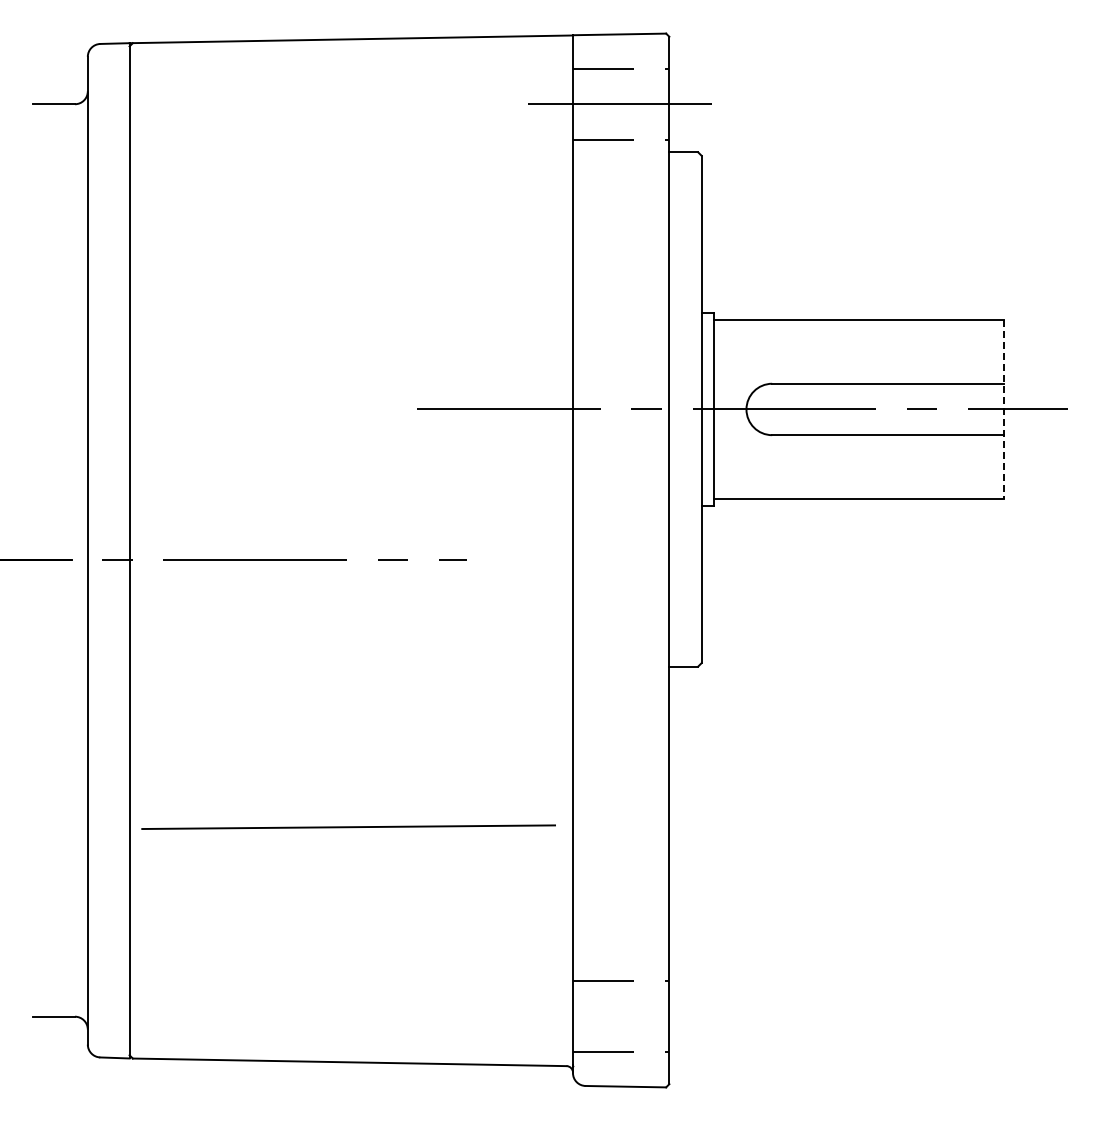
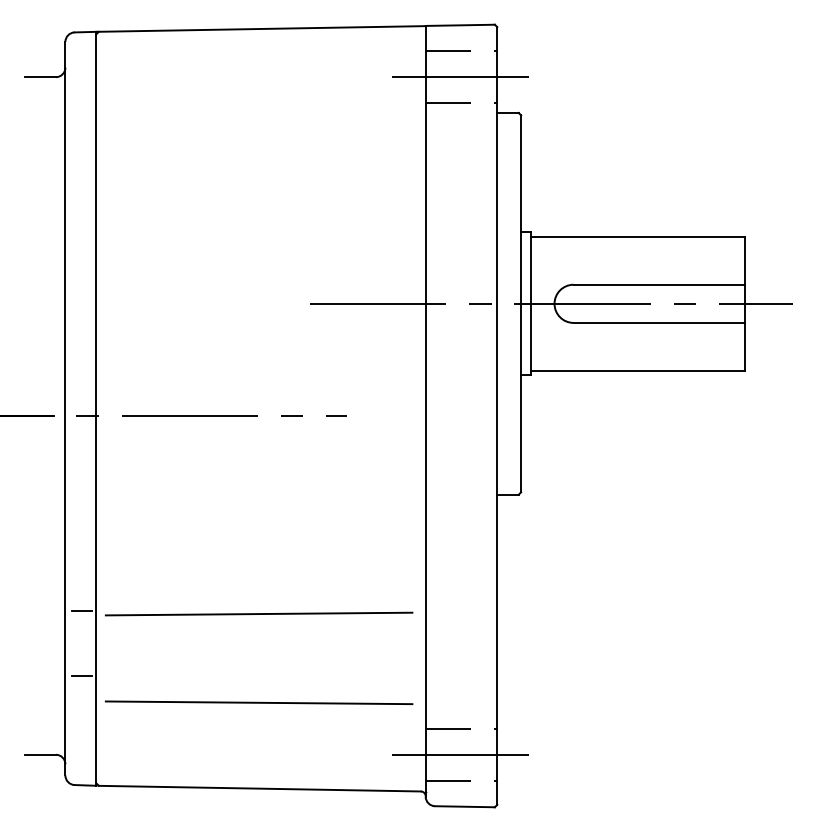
line: (1003, 409) -> (745, 303), dashed -> solid
line: (110, 823) -> (82, 611), added
line: (110, 911) -> (82, 676), added
line: (348, 946) -> (258, 702), added
line: (621, 1016) -> (461, 754), added

